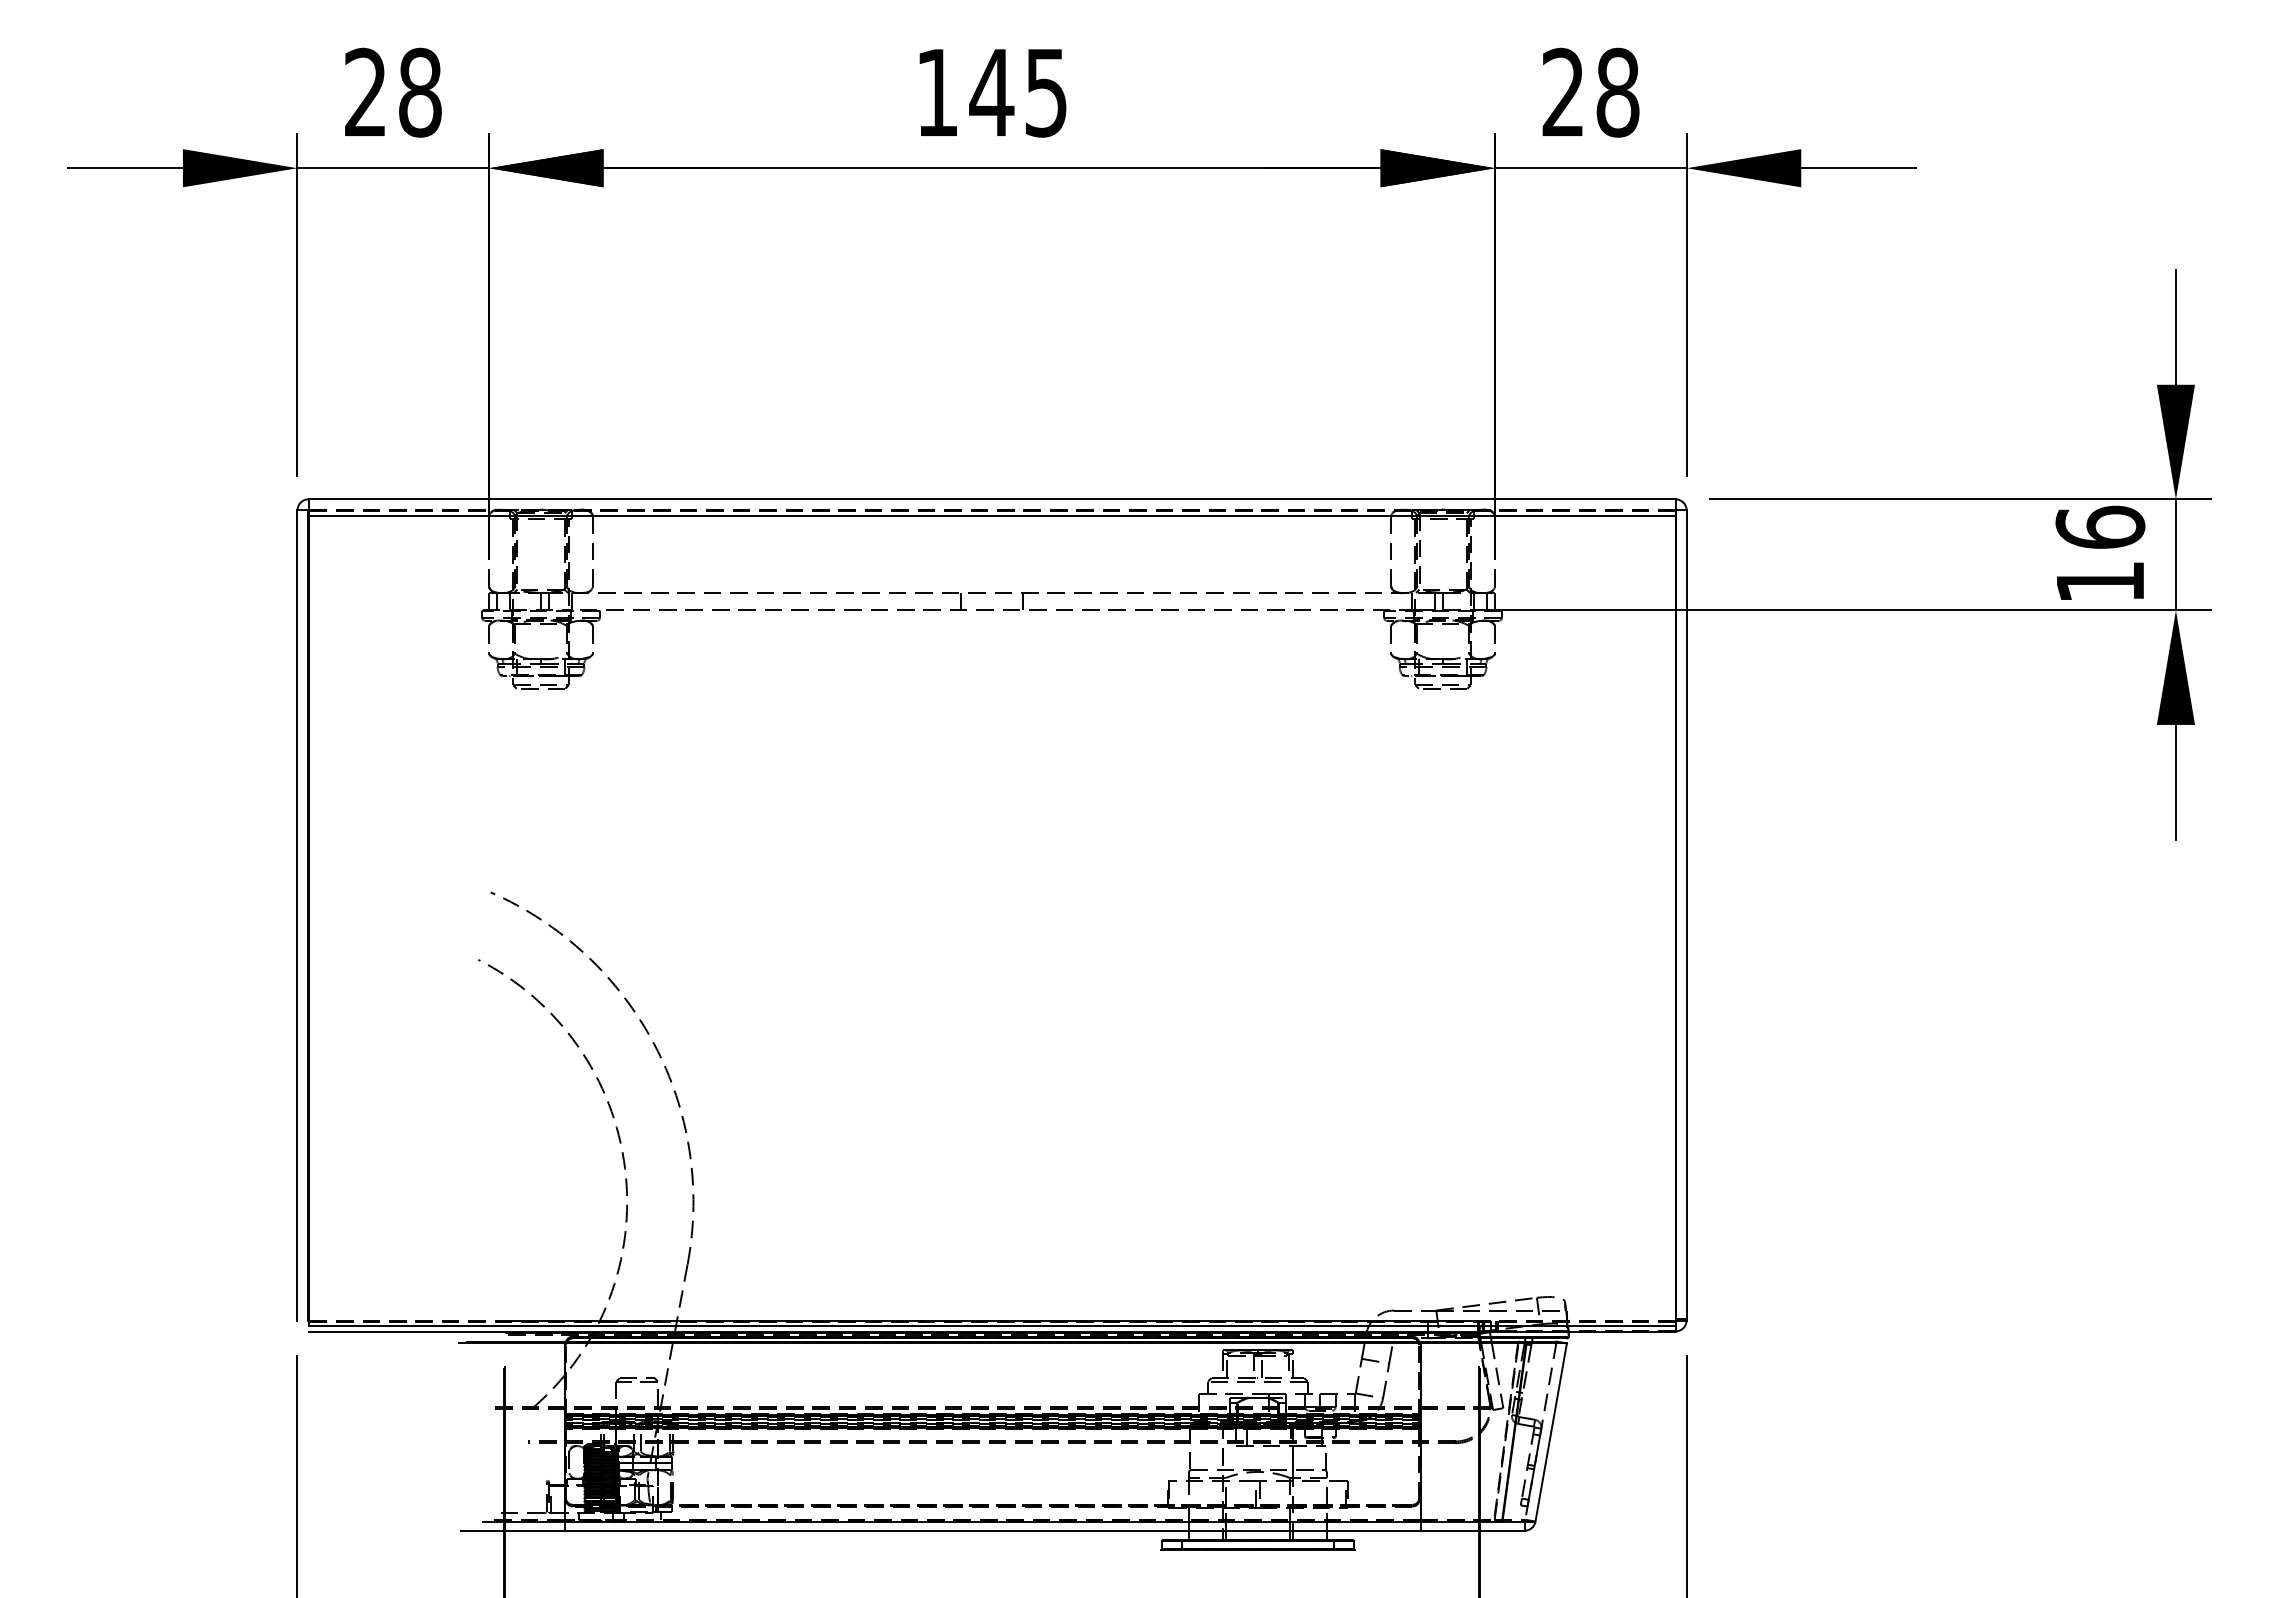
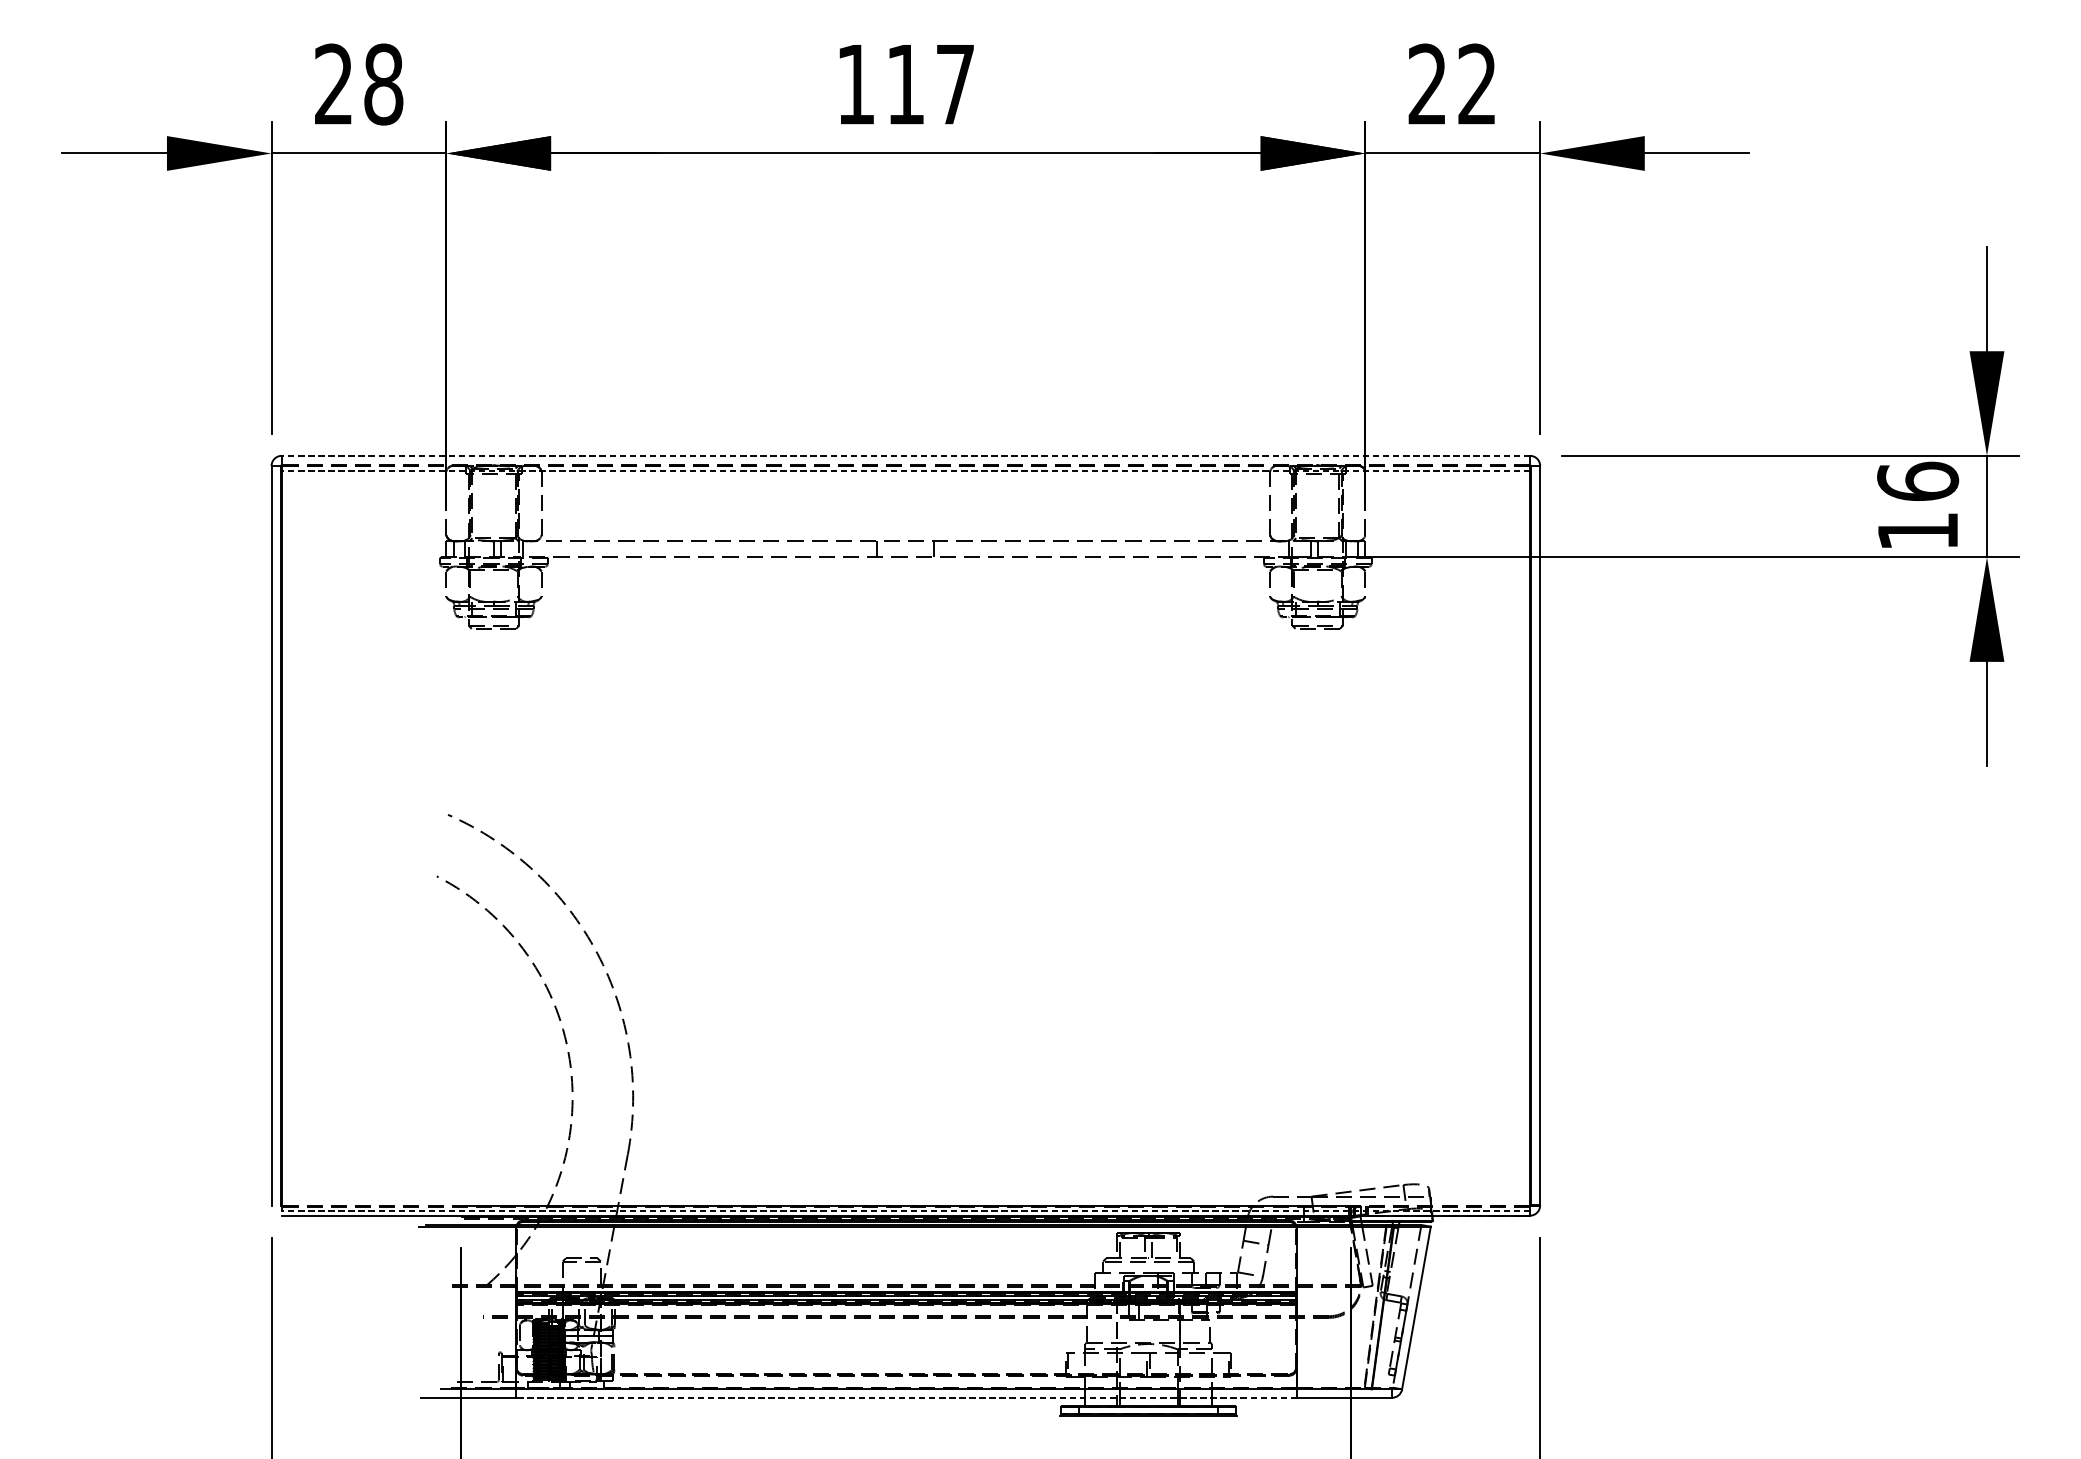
text: (1617, 92) -> (1477, 84), 28 -> 22
text: (1017, 93) -> (929, 85), 145 -> 117
line: (991, 499) -> (905, 455), solid -> dashed
line: (991, 516) -> (905, 471), solid -> dashed
line: (991, 1326) -> (905, 1211), solid -> dashed
line: (992, 1530) -> (906, 1397), solid -> dashed

